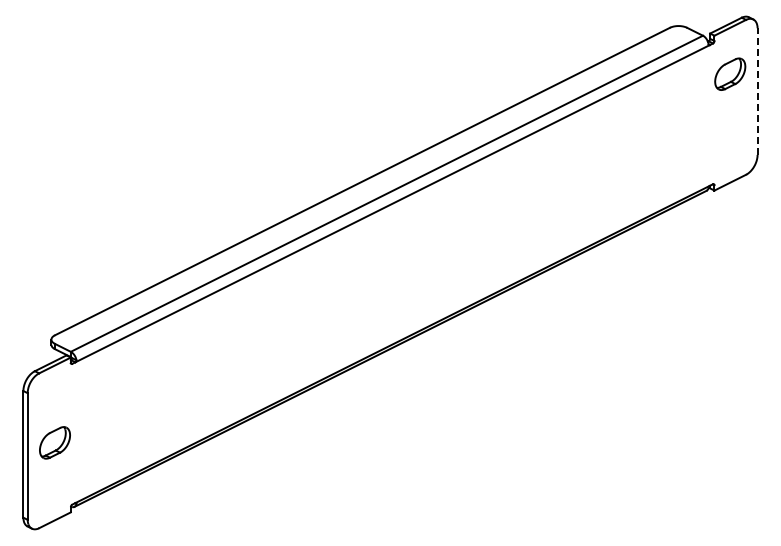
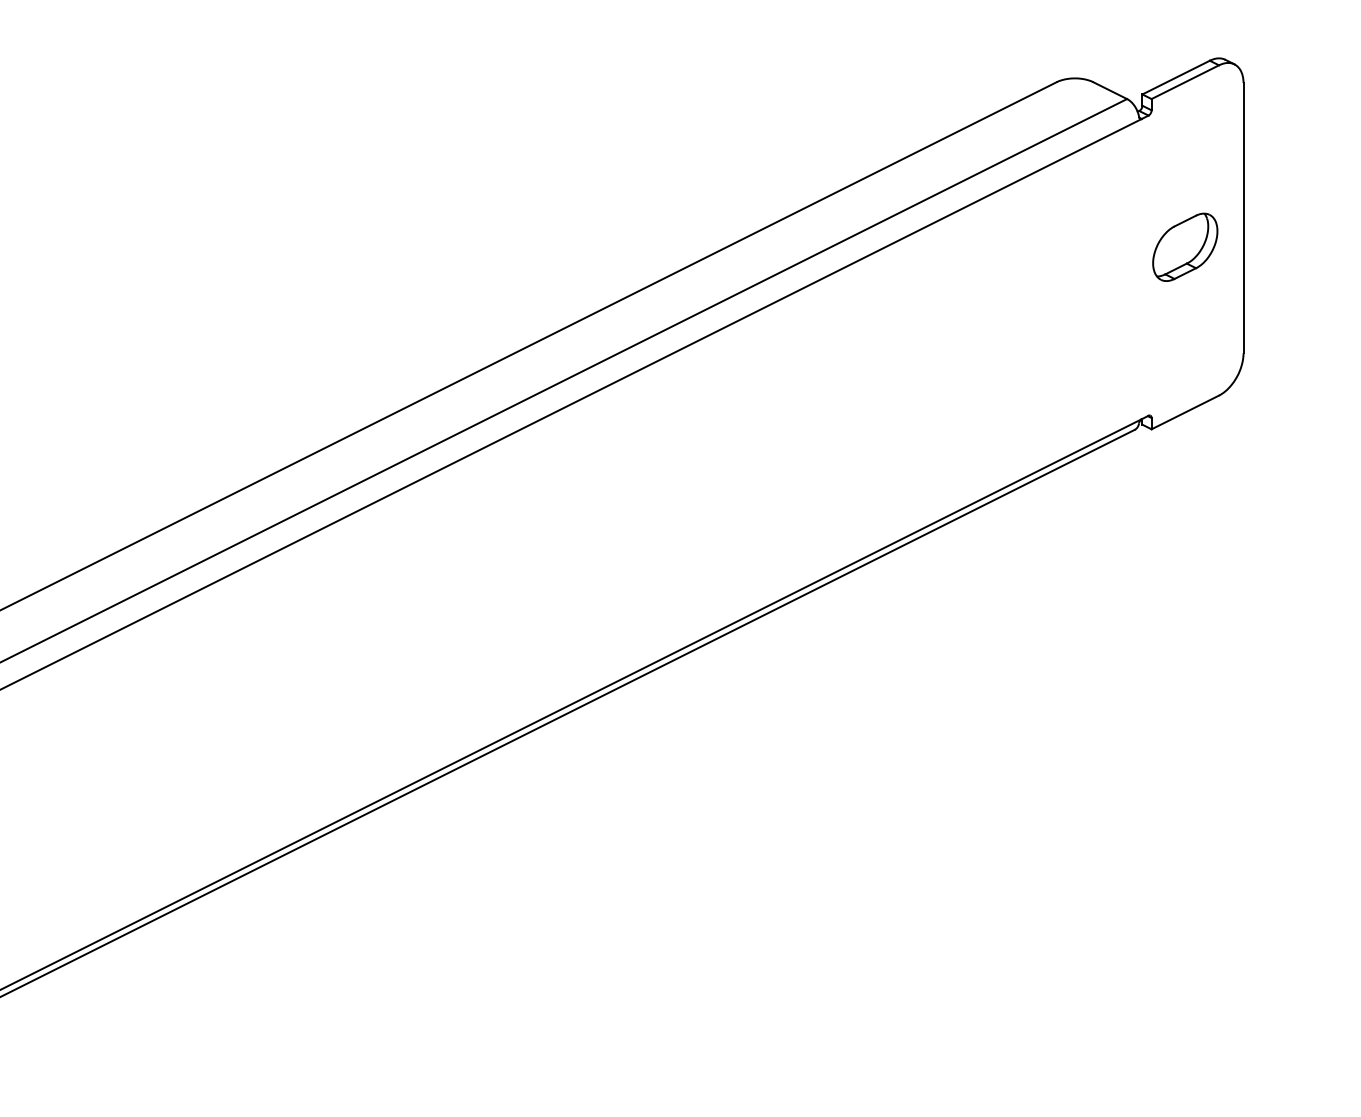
part: (730, 73) -> (1185, 245), moved
line: (757, 91) -> (1243, 217), dashed -> solid

